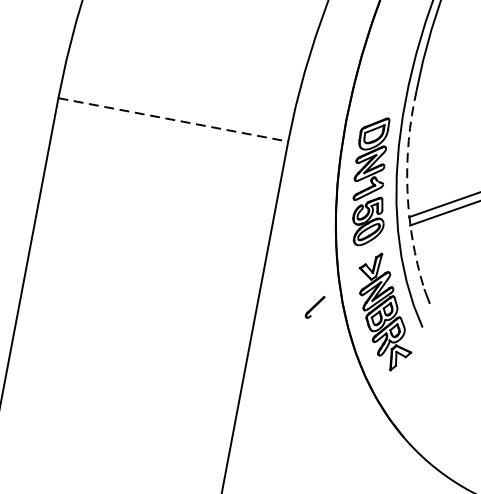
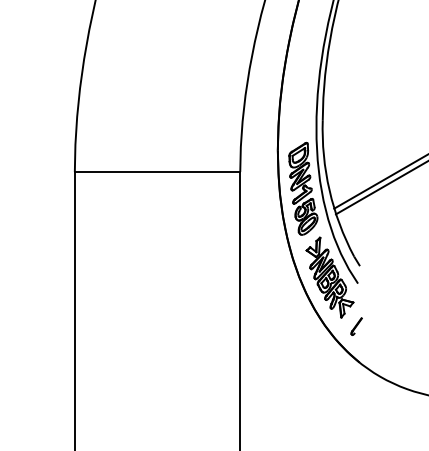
line: (173, 120) -> (157, 172), dashed -> solid
arc: (407, 190) -> (329, 190), dashed -> solid
part: (314, 307) -> (356, 326), moved

